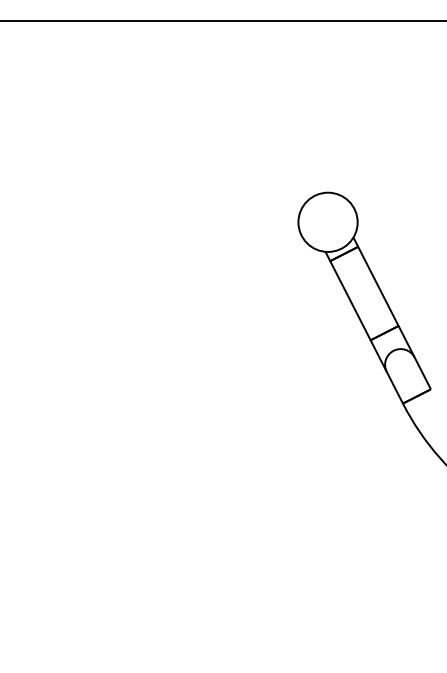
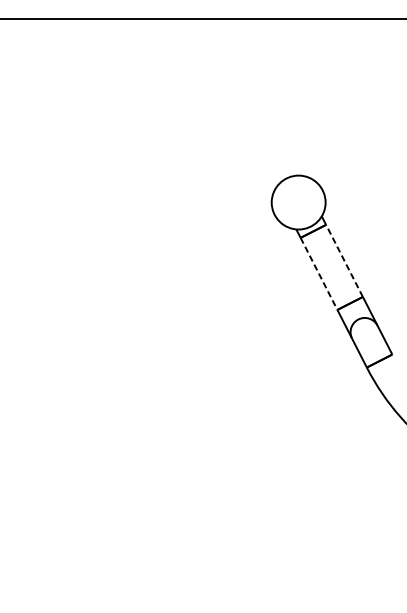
line: (378, 285) -> (344, 260), solid -> dashed
line: (350, 301) -> (319, 274), solid -> dashed

